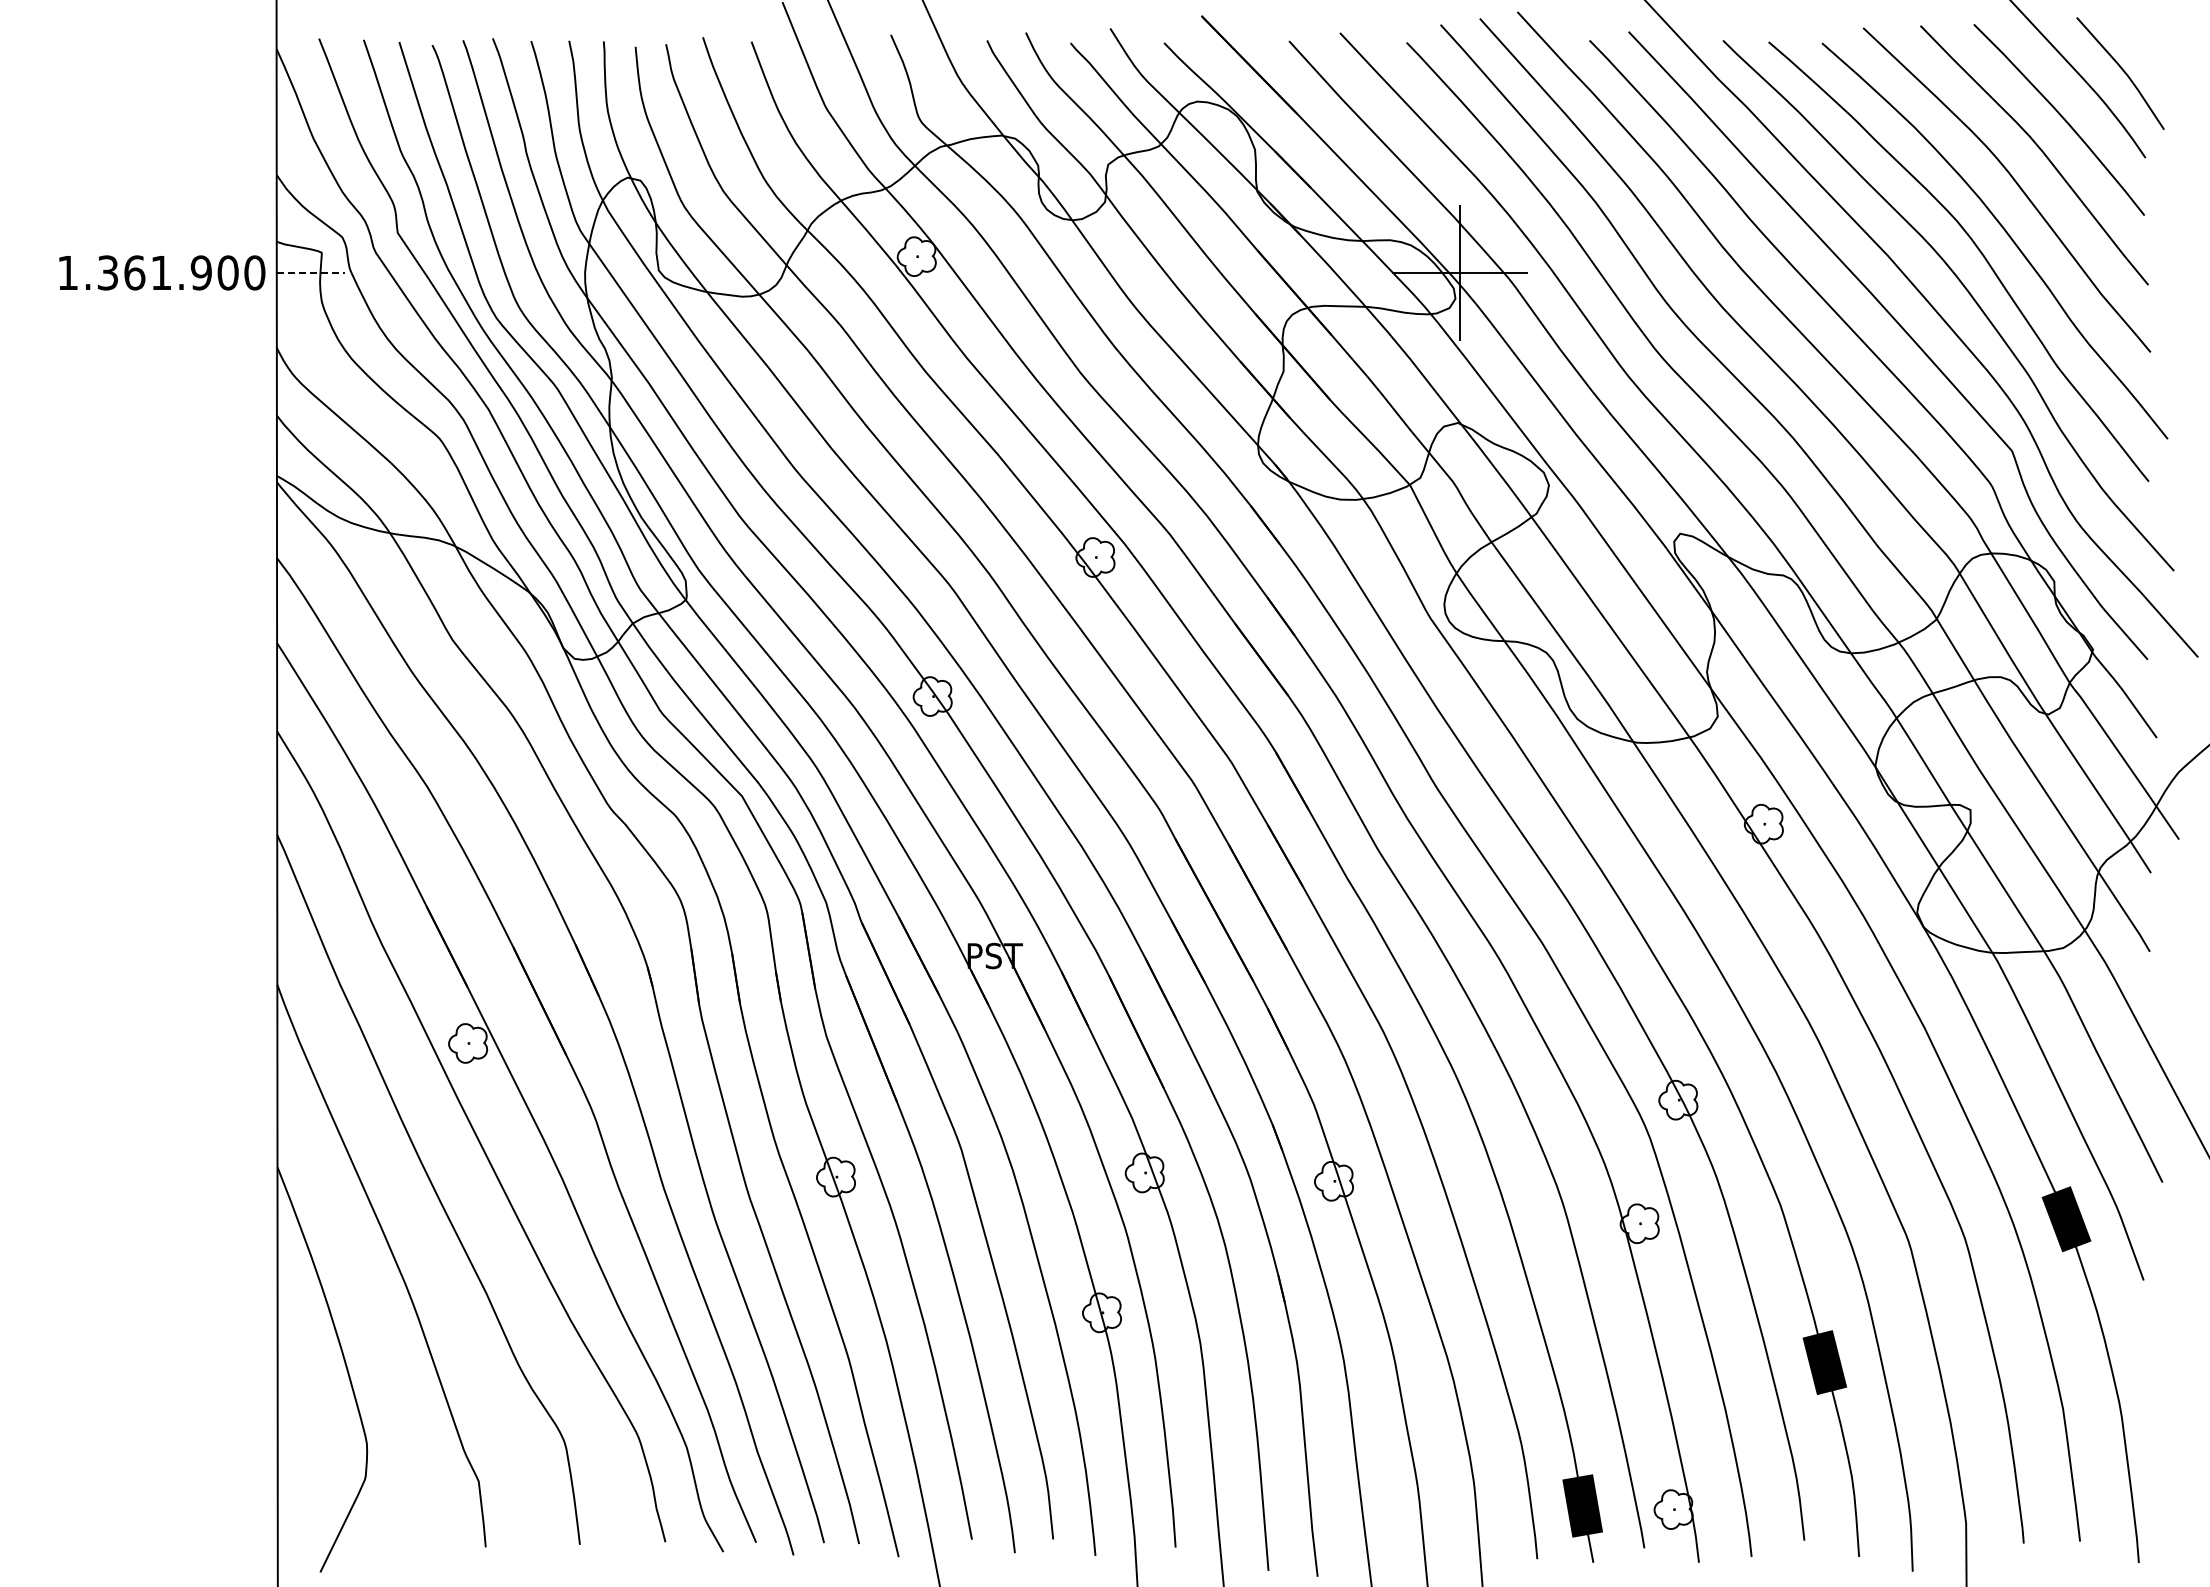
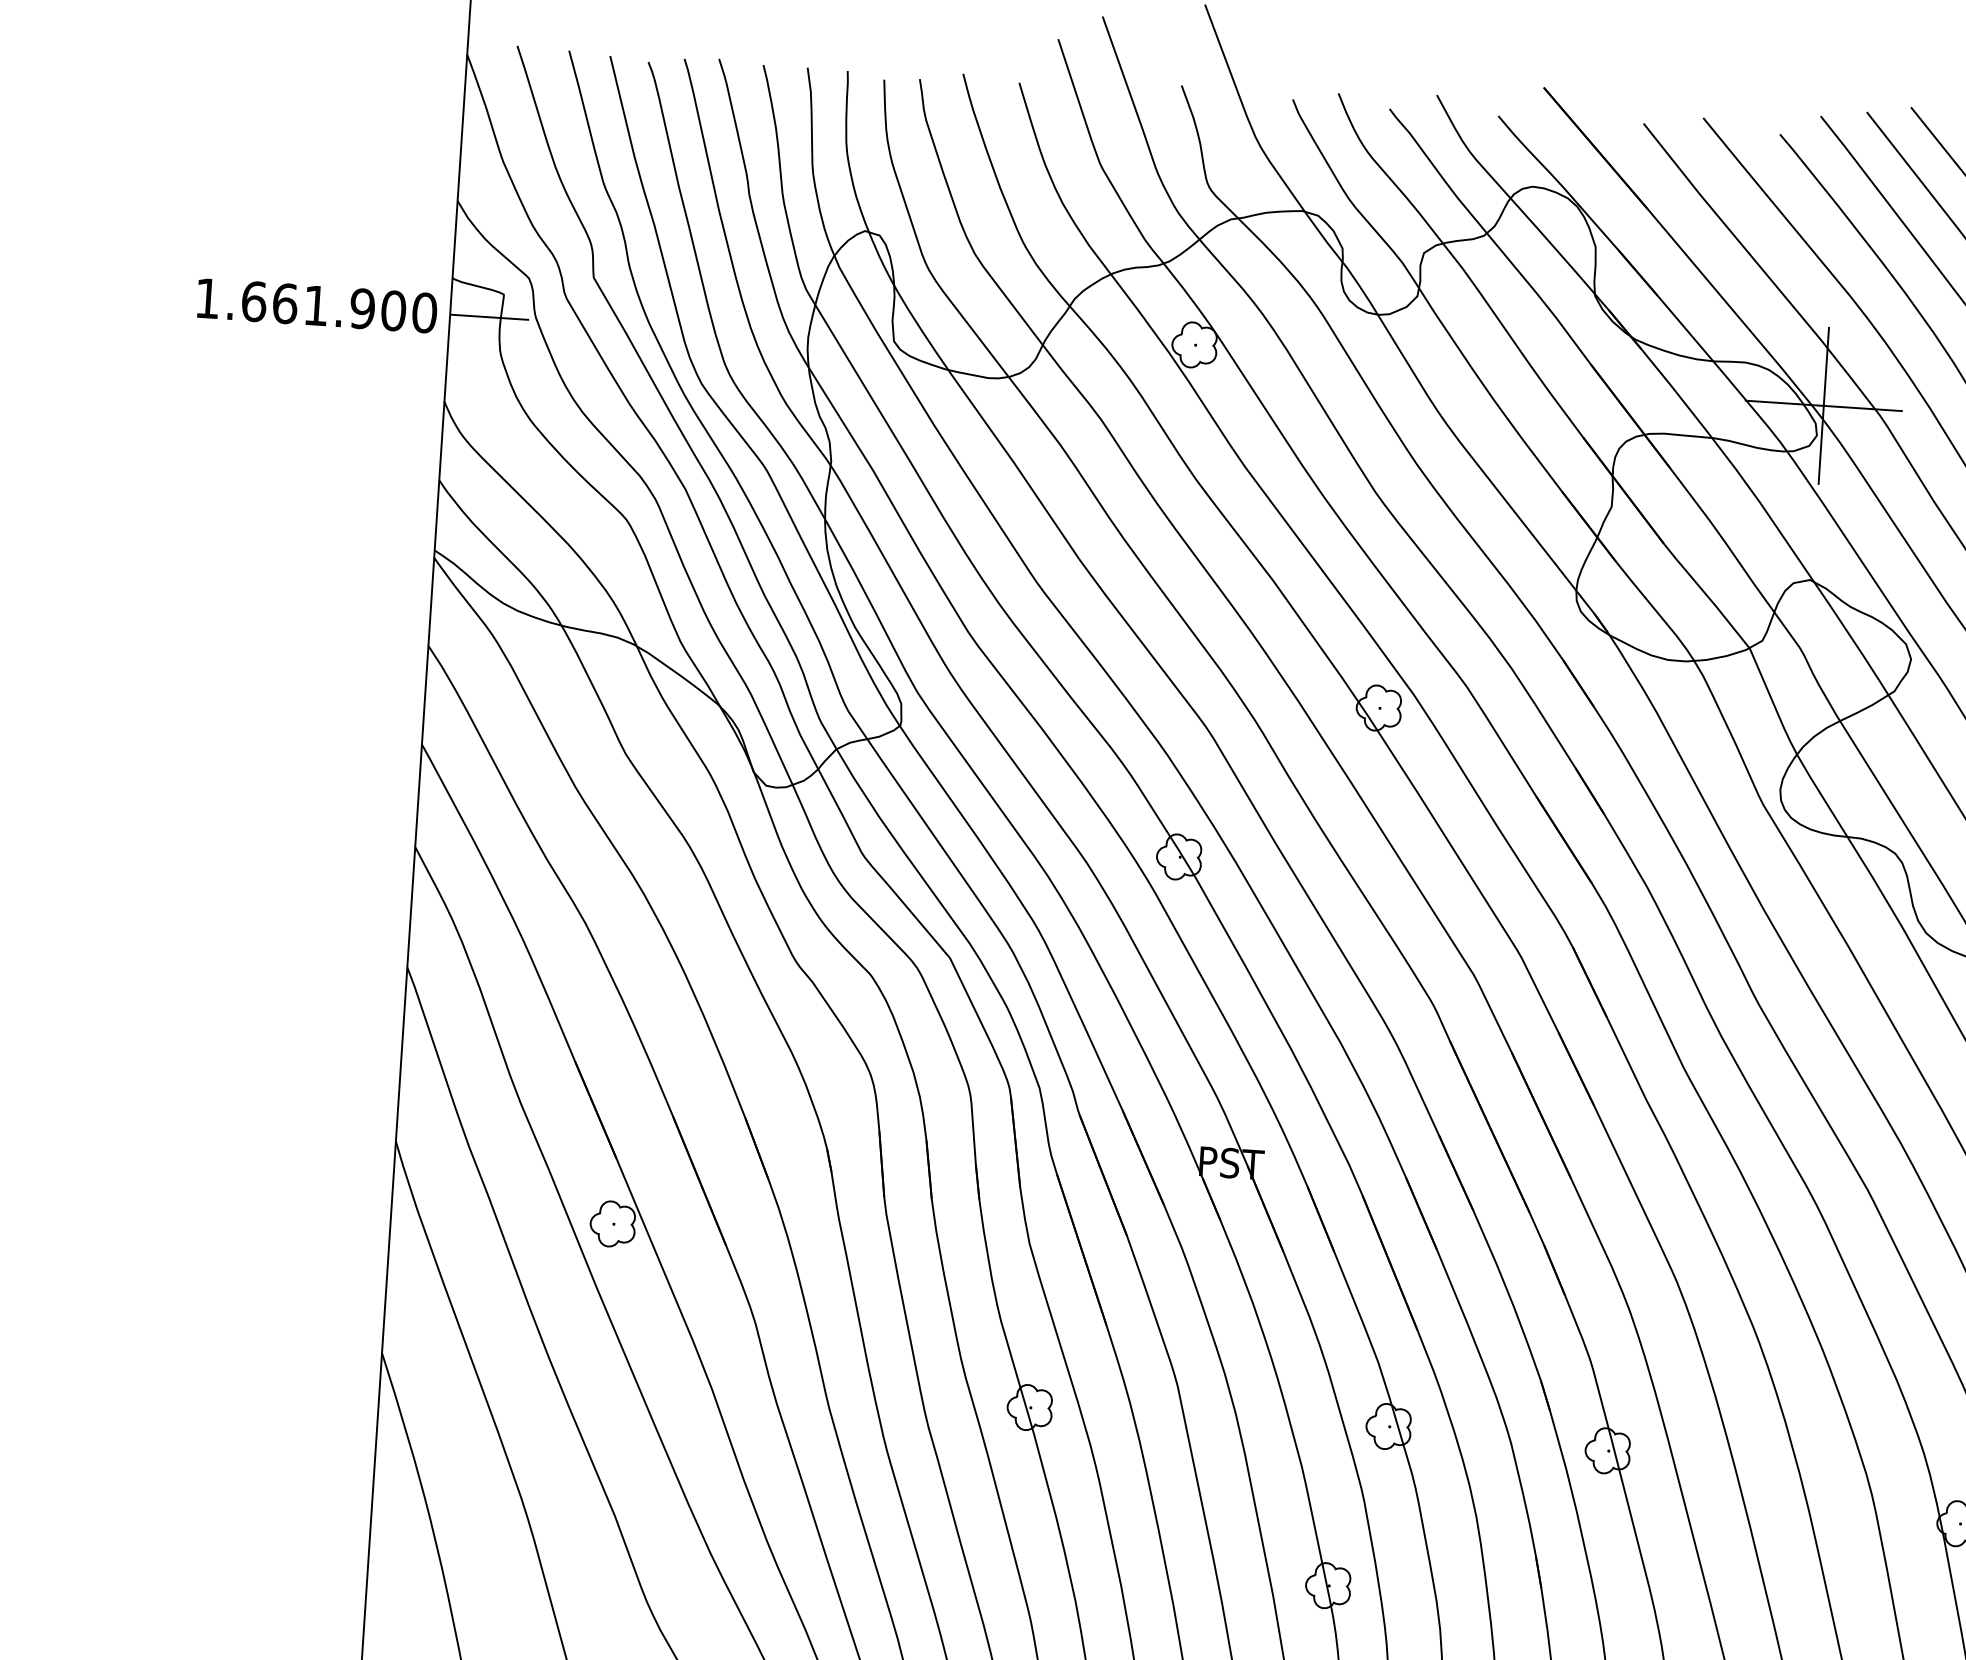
text: (107, 272) -> (253, 301), 1.361.900 -> 1.661.900
line: (311, 272) -> (490, 316), dashed -> solid

